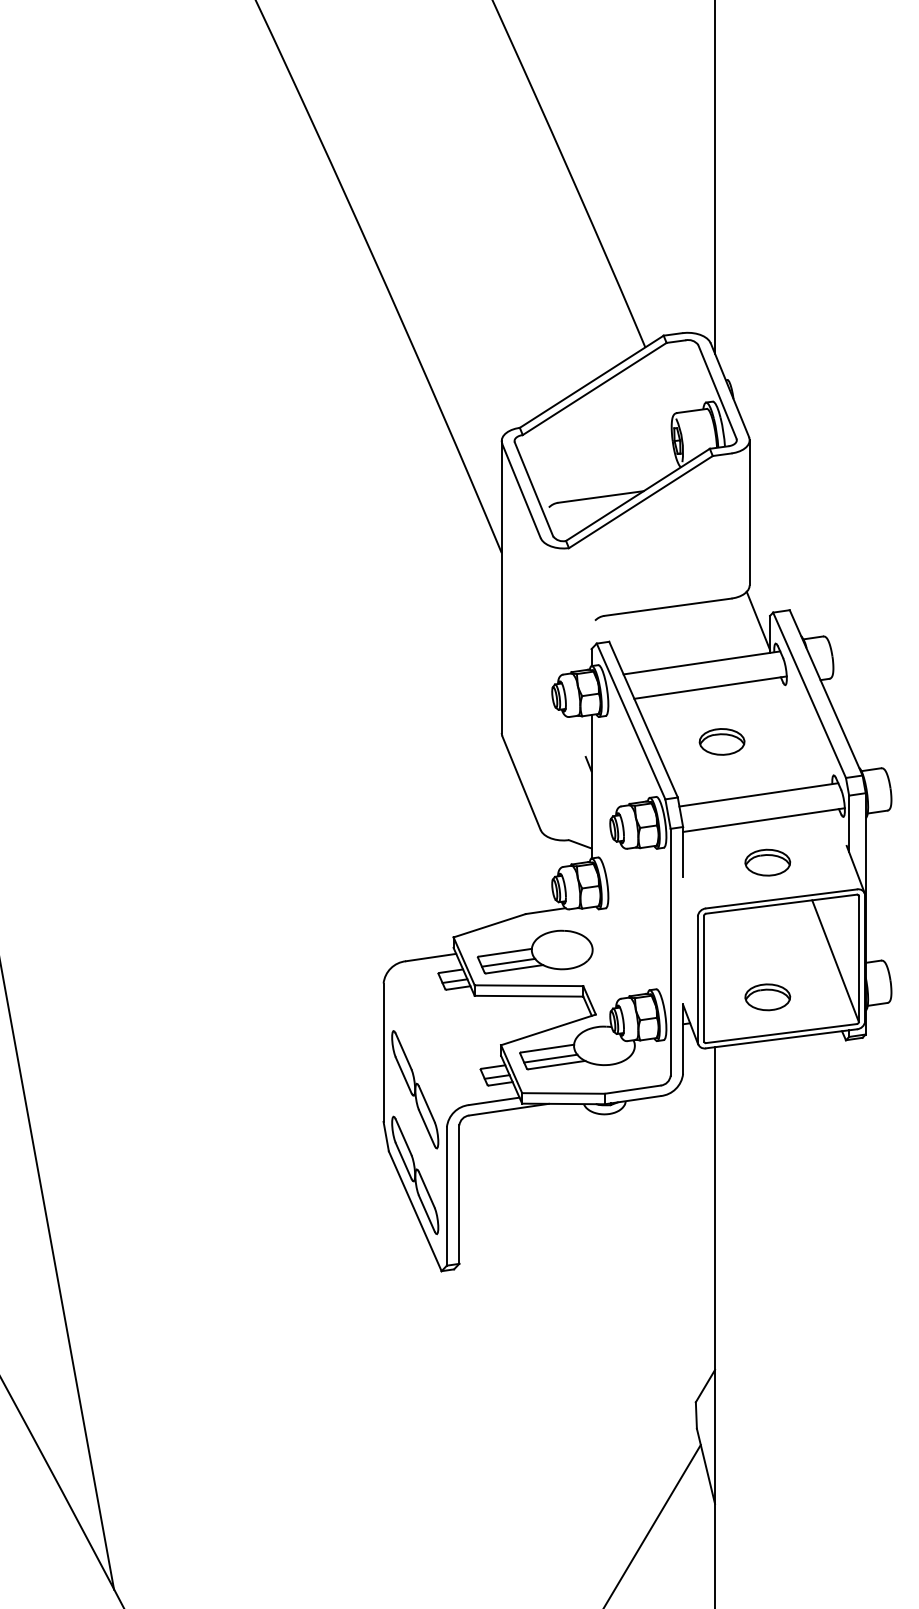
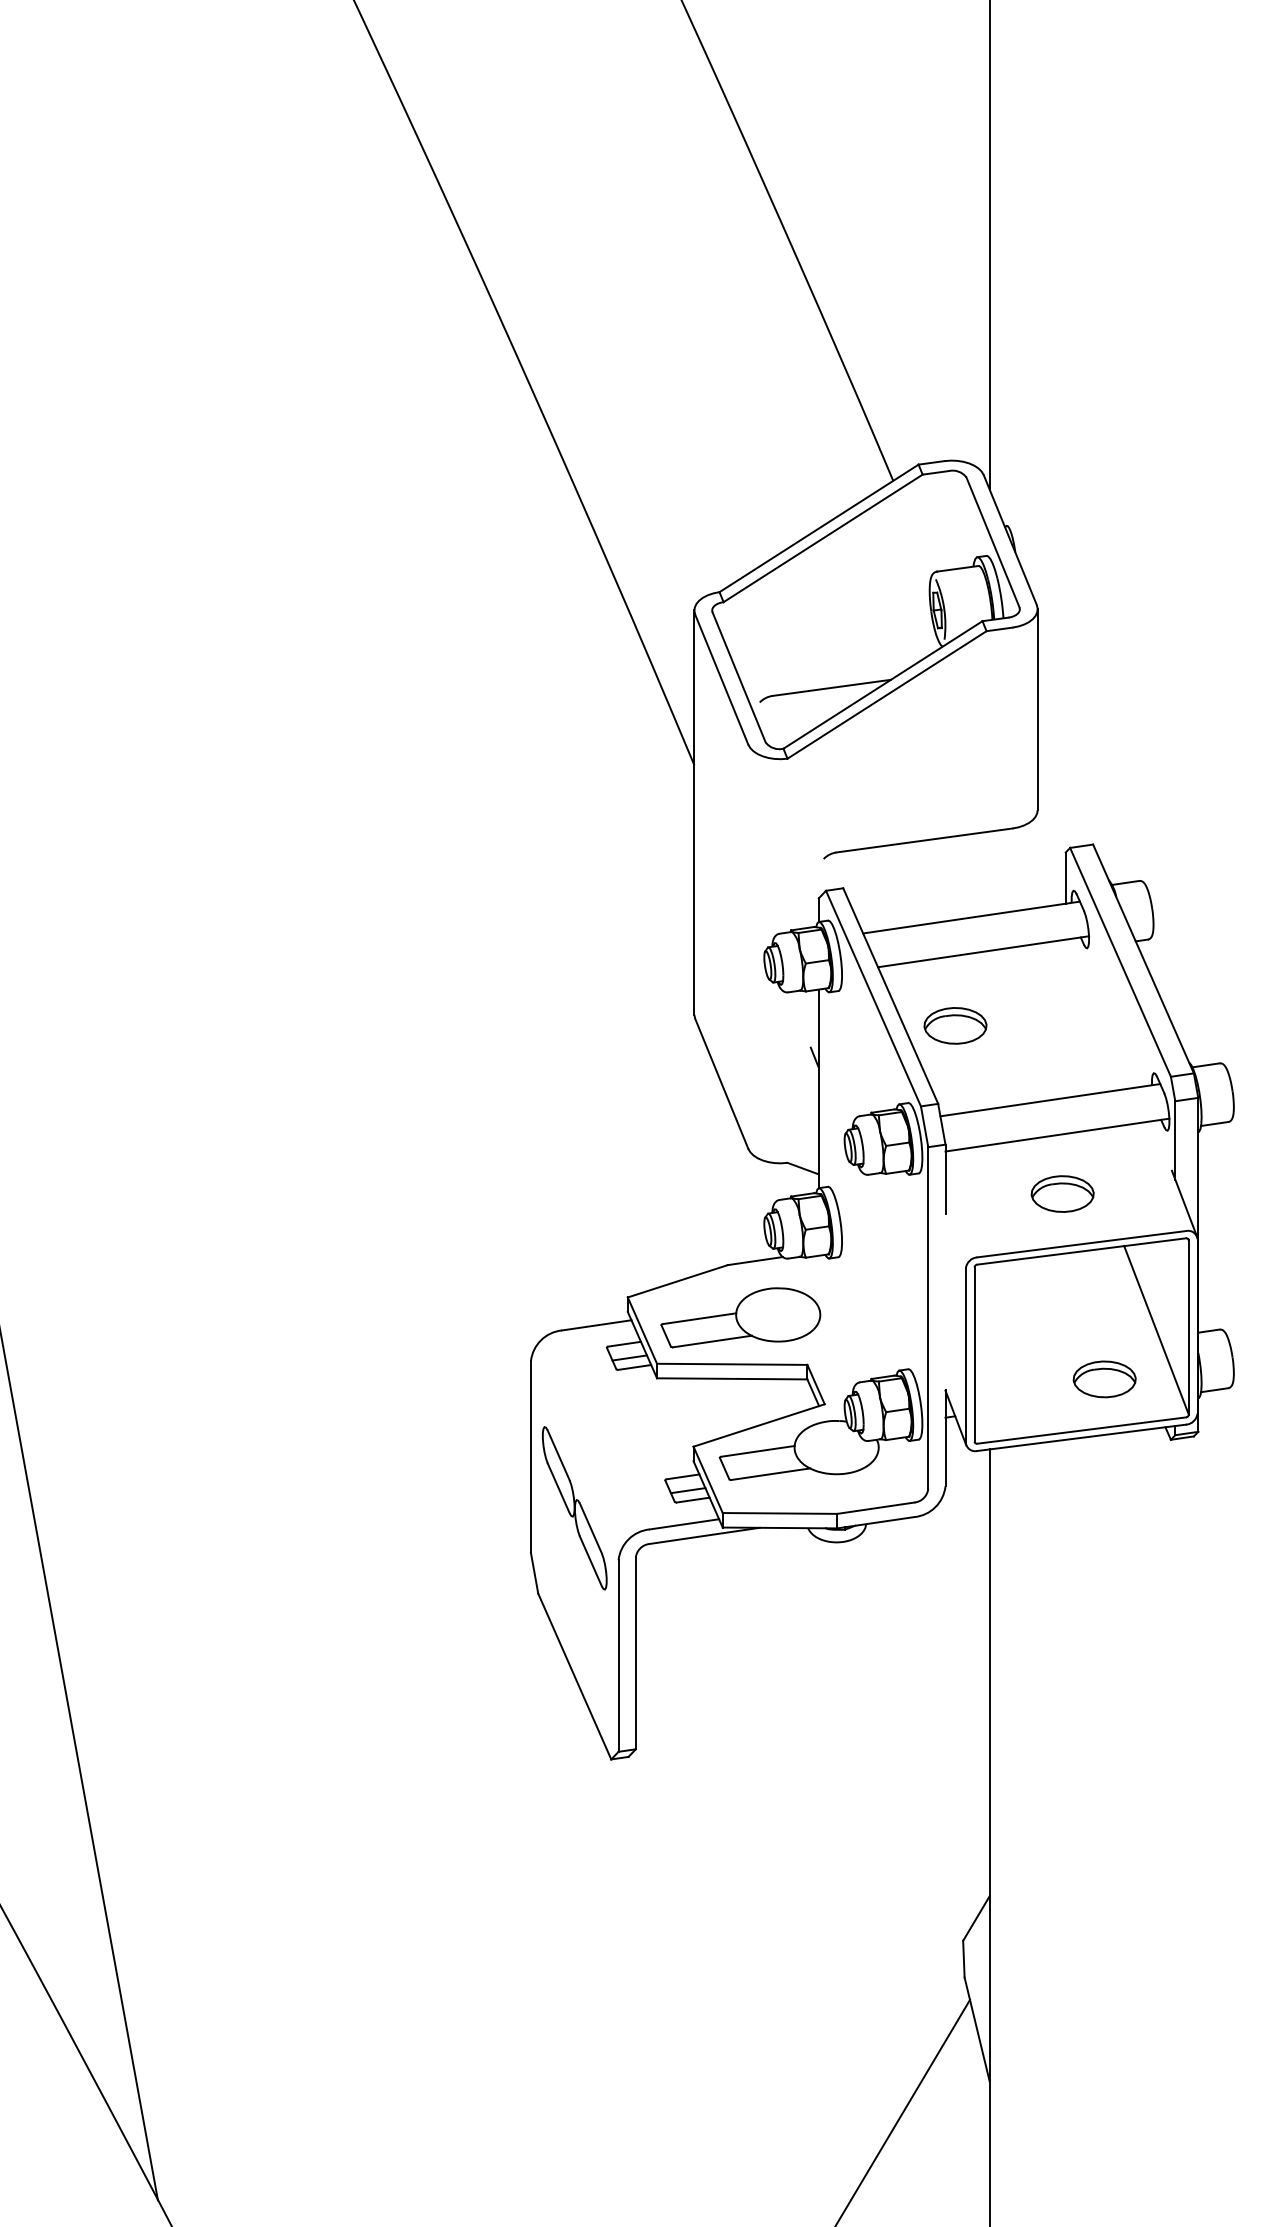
line: (758, 620) -> (1049, 858), removed
part: (722, 741) -> (955, 1025), moved
line: (508, 962) -> (703, 1332), removed
part: (767, 997) -> (1104, 1379), moved
line: (550, 1058) -> (762, 1464), removed
part: (415, 1175) -> (574, 1626), removed

